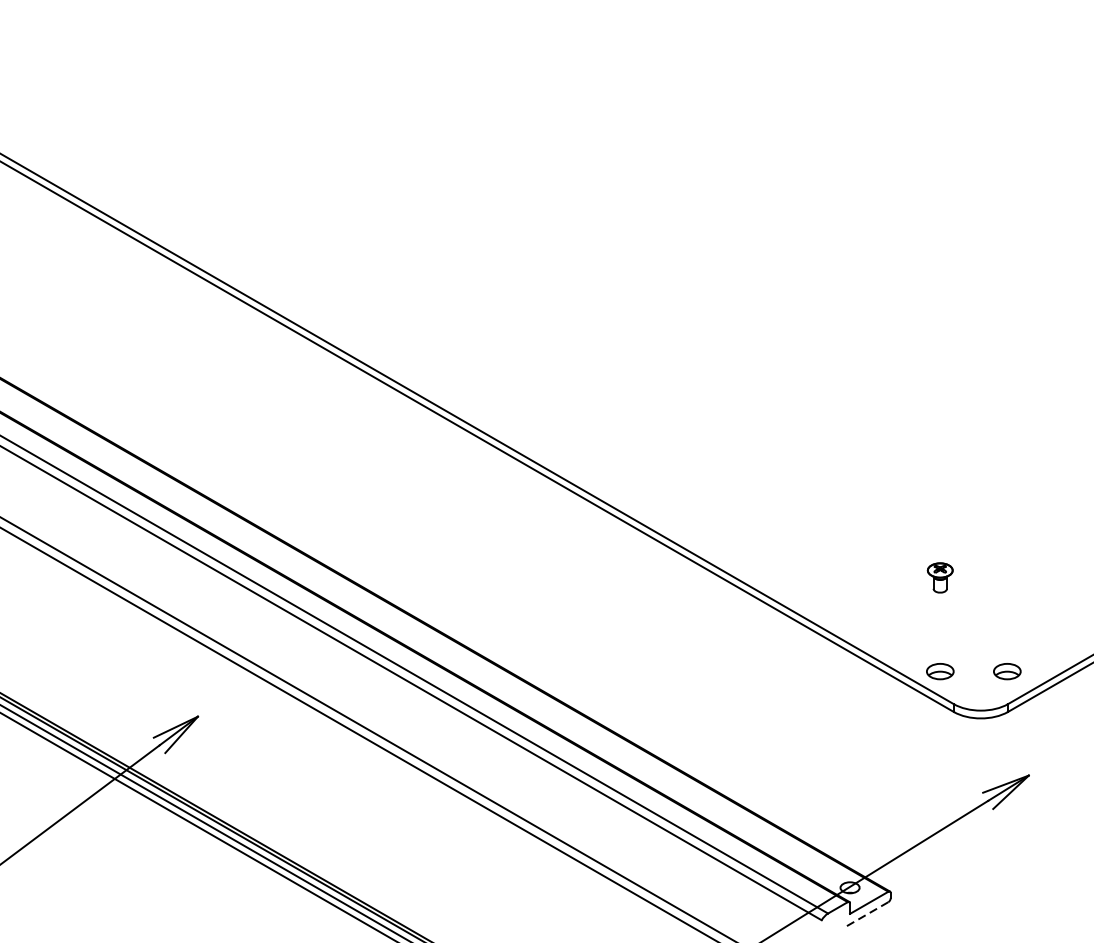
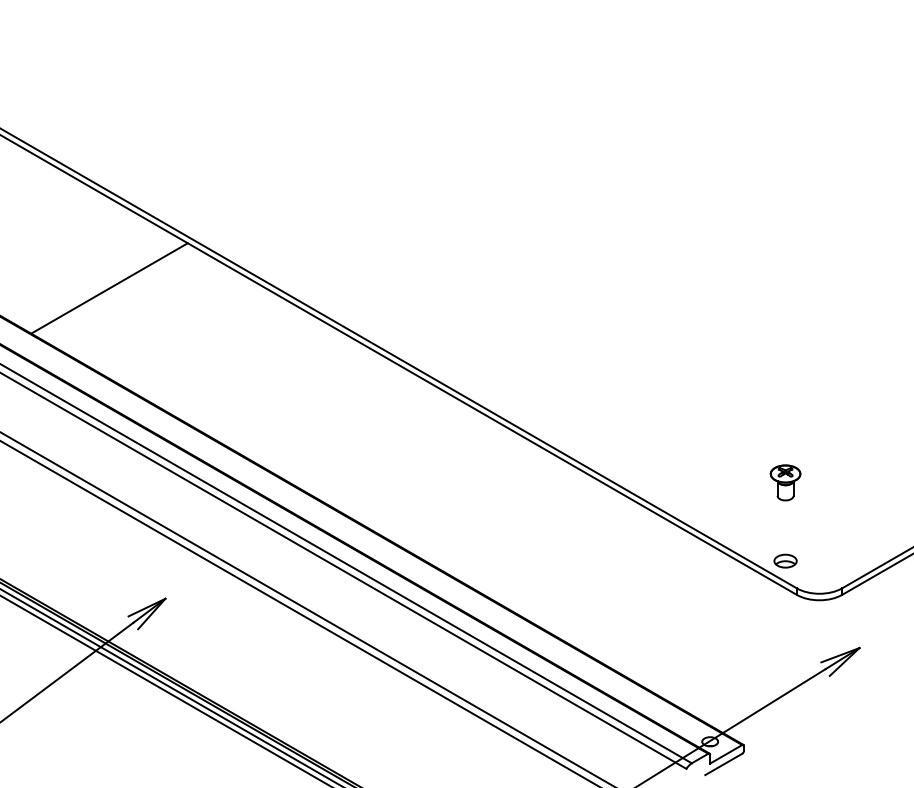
line: (131, 345) -> (109, 288), added
part: (940, 577) -> (785, 482), size x1.43
part: (1007, 670) -> (841, 560), removed
line: (866, 914) -> (723, 764), dashed -> solid

